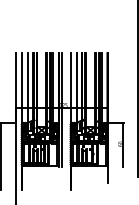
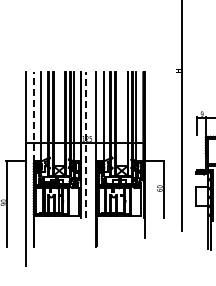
line: (21, 88) -> (33, 117), solid -> dashed
line: (62, 109) -> (85, 144), solid -> dashed

